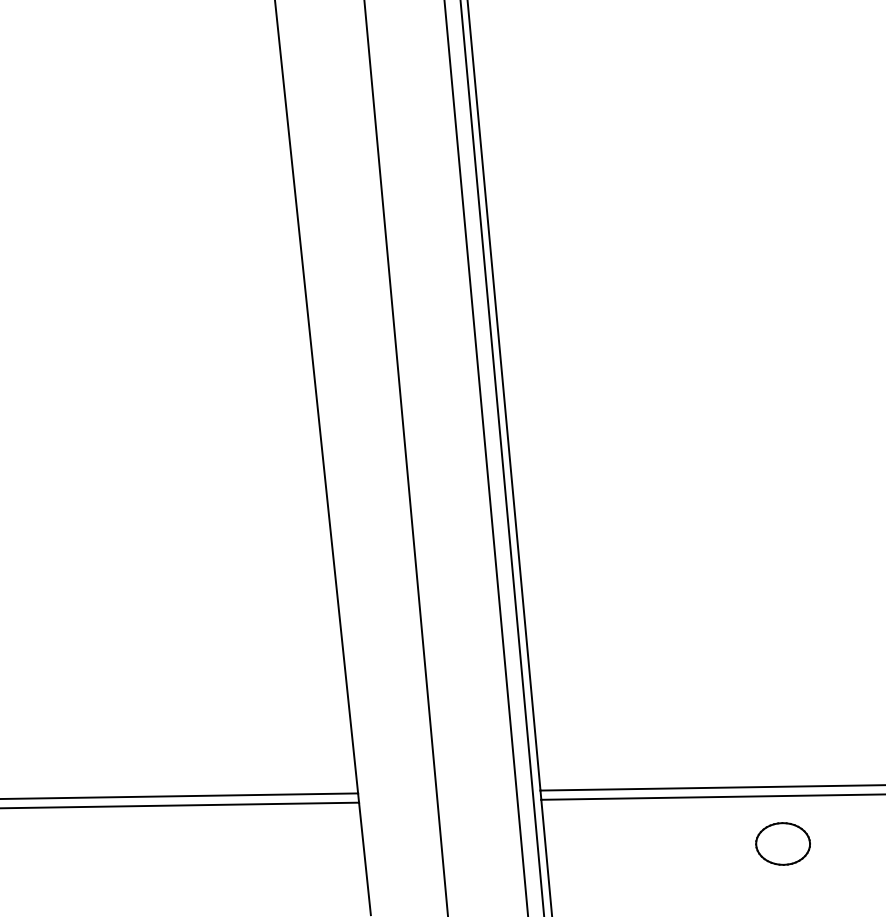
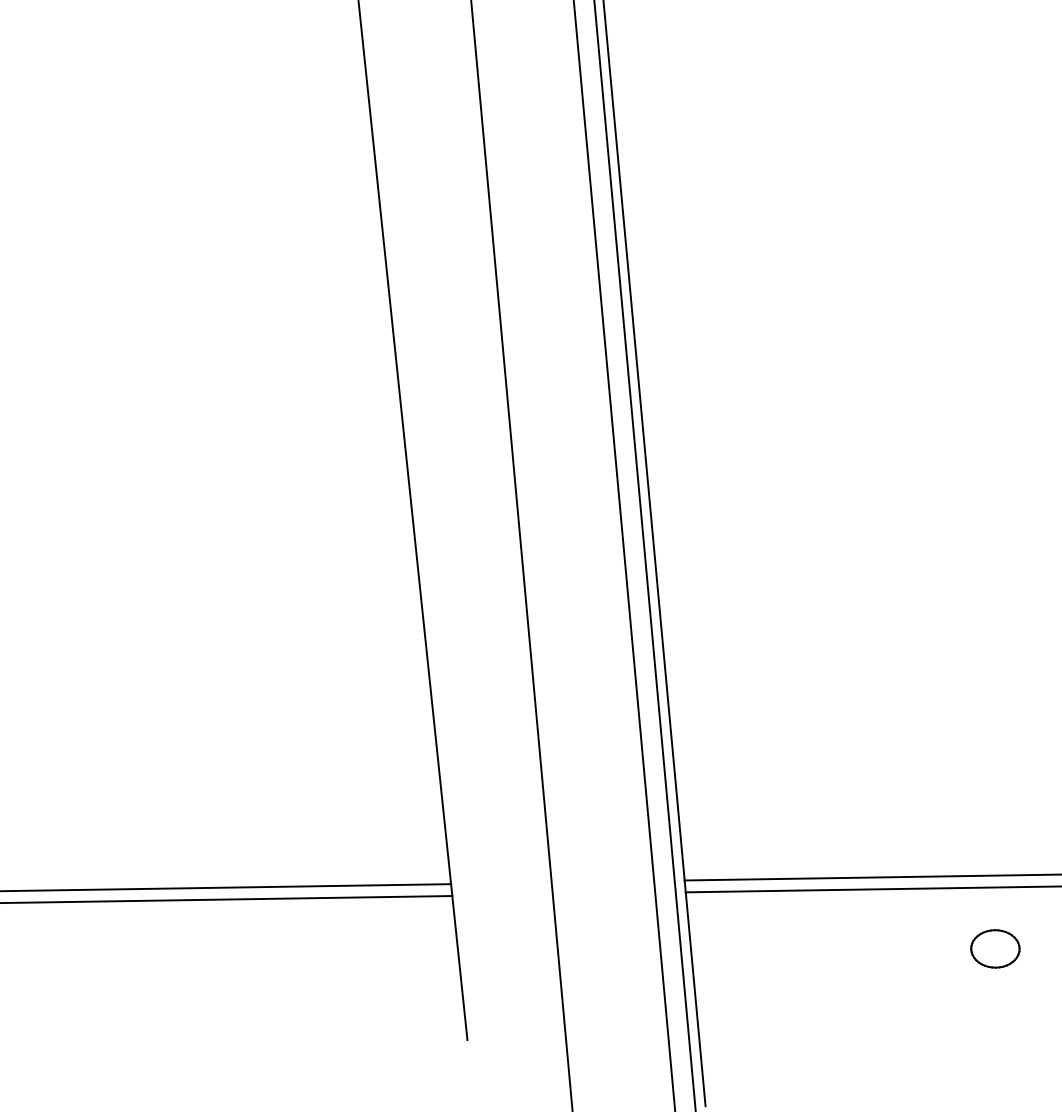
part: (782, 843) -> (994, 948), size x0.7

